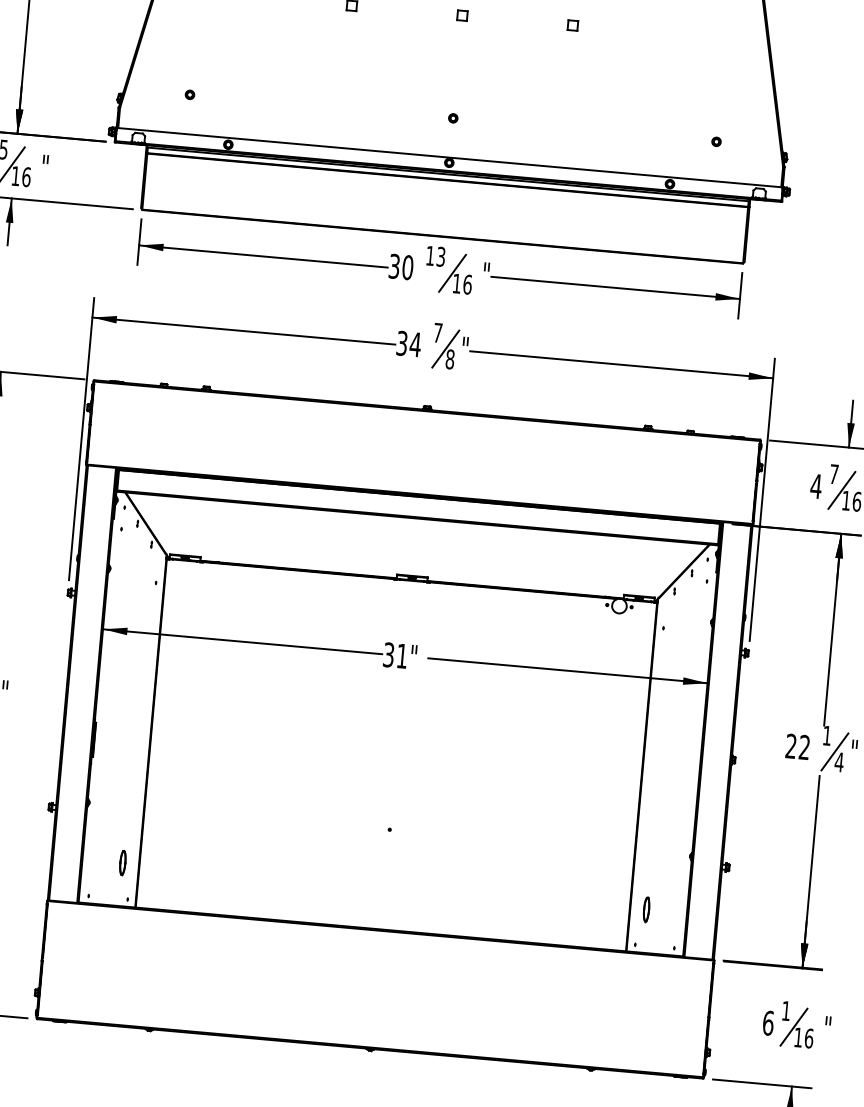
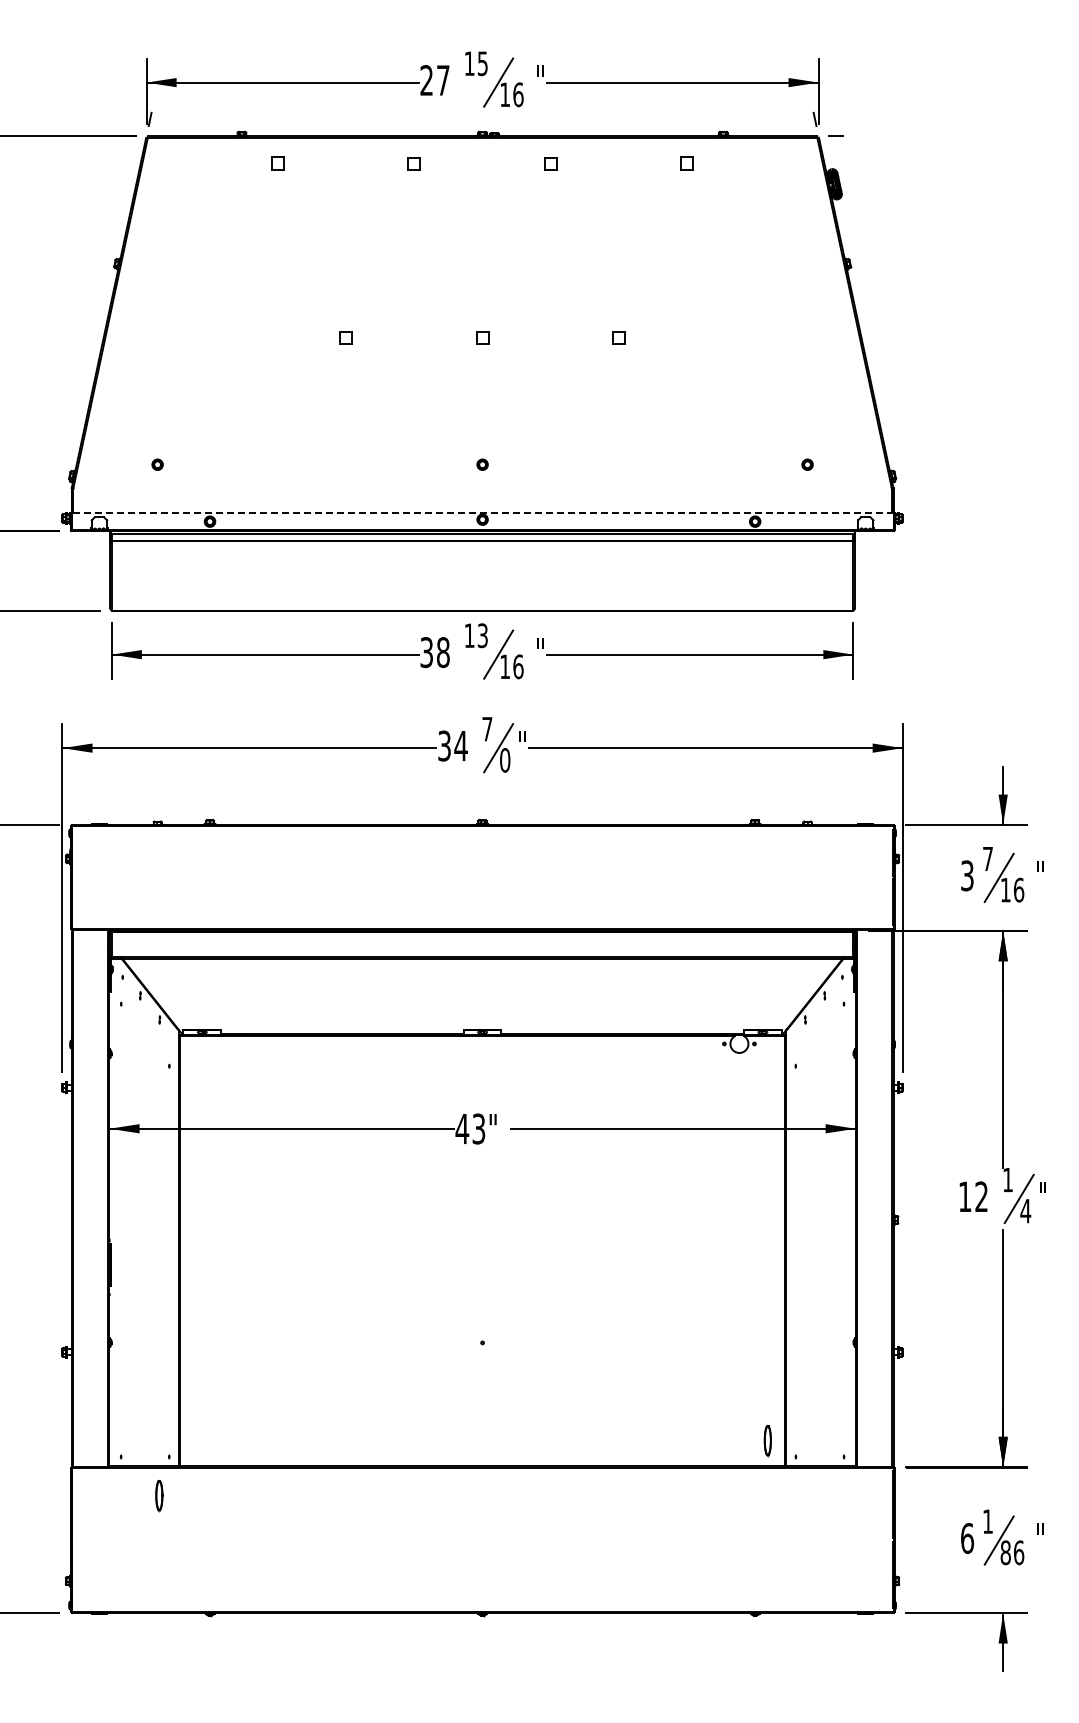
line: (449, 157) -> (482, 513), solid -> dashed
text: (407, 267) -> (442, 652), 30 -> 38
text: (450, 359) -> (505, 760), 8 -> 0
text: (816, 486) -> (967, 875), 4 -> 3
text: (395, 655) -> (470, 1128), 31" -> 43"
text: (790, 745) -> (964, 1196), 22 -> 12
part: (122, 863) -> (159, 1496), moved
part: (646, 910) -> (767, 1441), moved
text: (798, 1037) -> (1005, 1552), 16 -> 86

